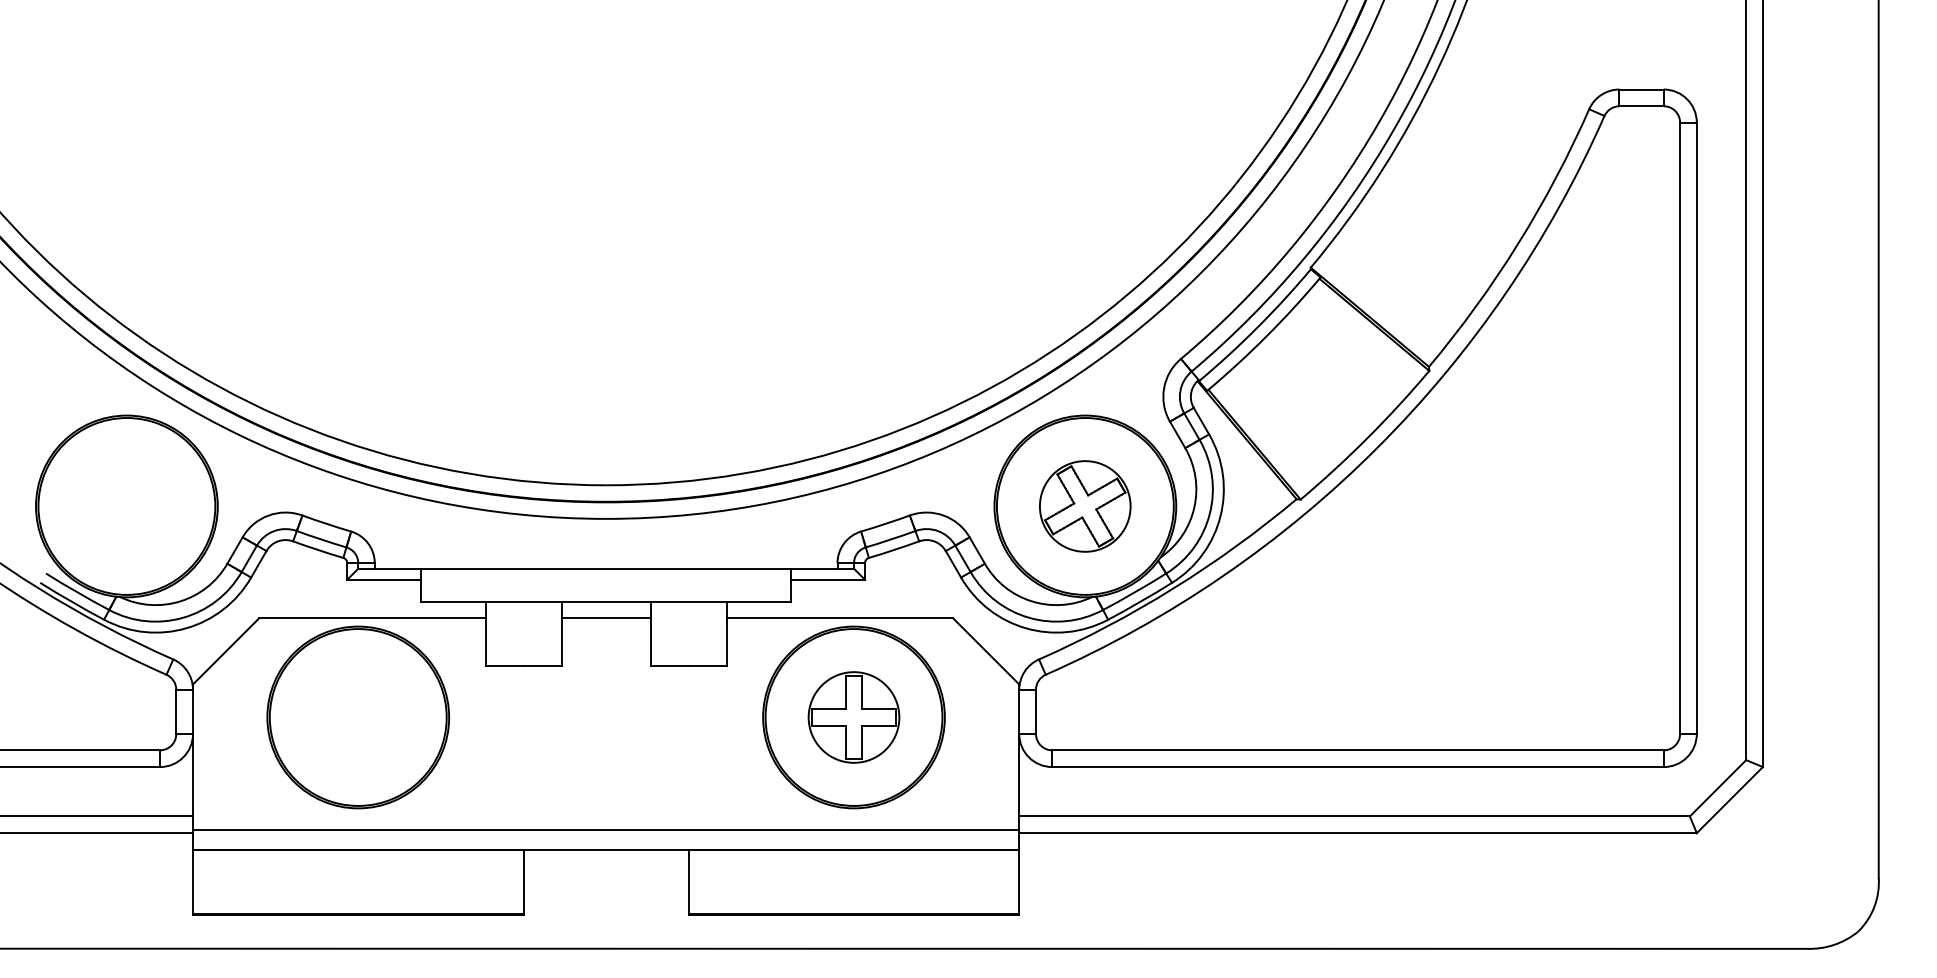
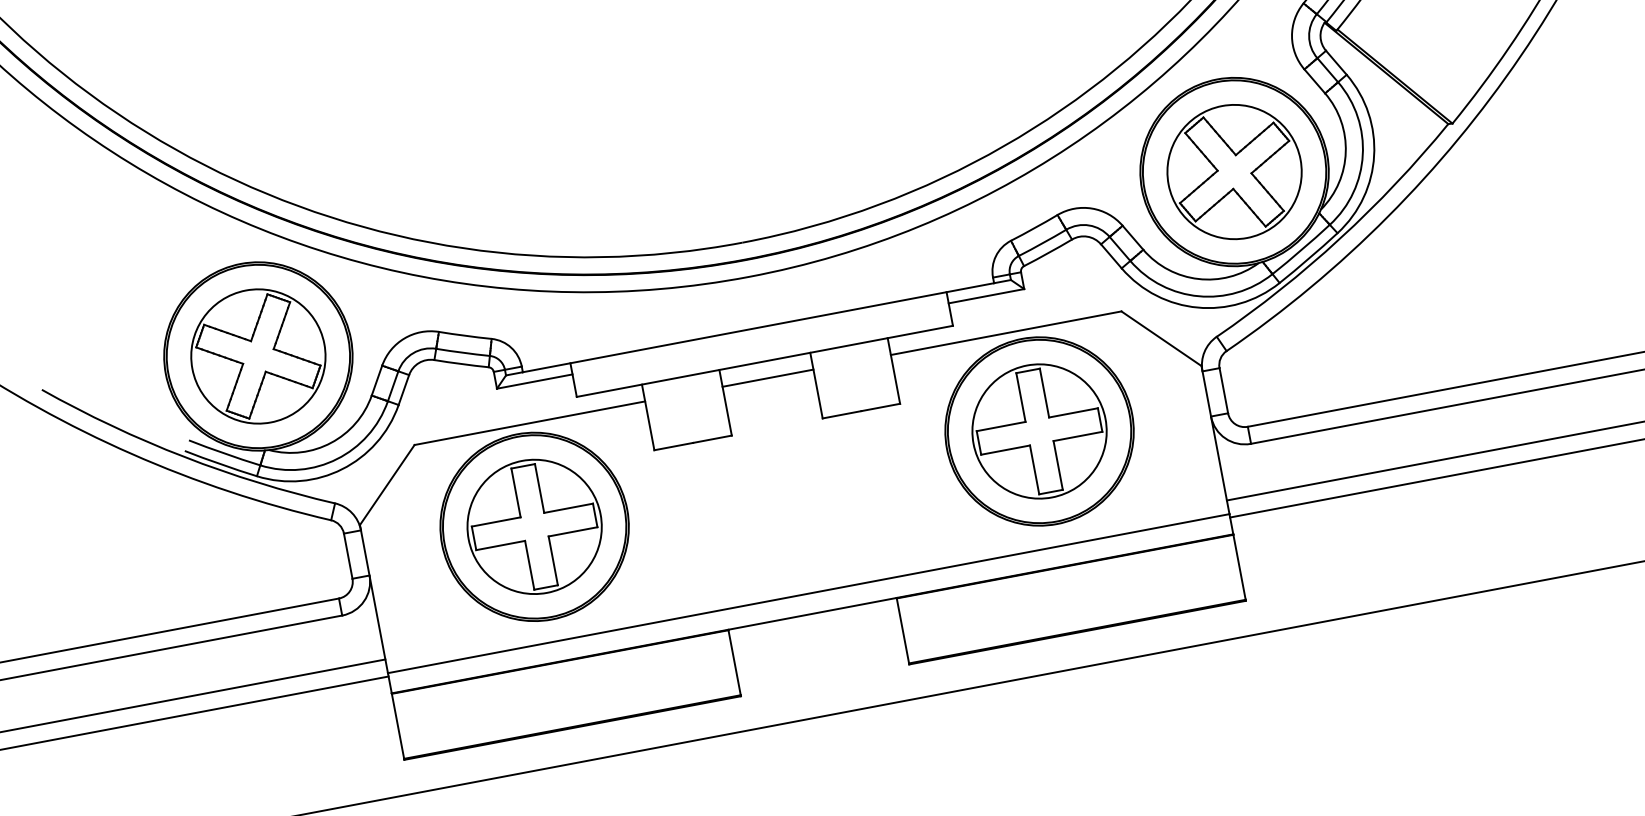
part: (126, 506) -> (257, 356), added
part: (1084, 506) -> (1233, 172), size x1.43
part: (357, 717) -> (533, 527), added
part: (853, 717) -> (1039, 431), size x1.43

